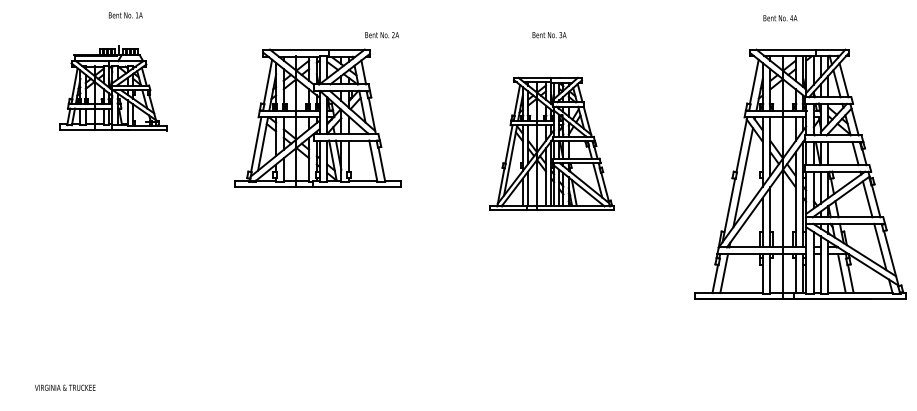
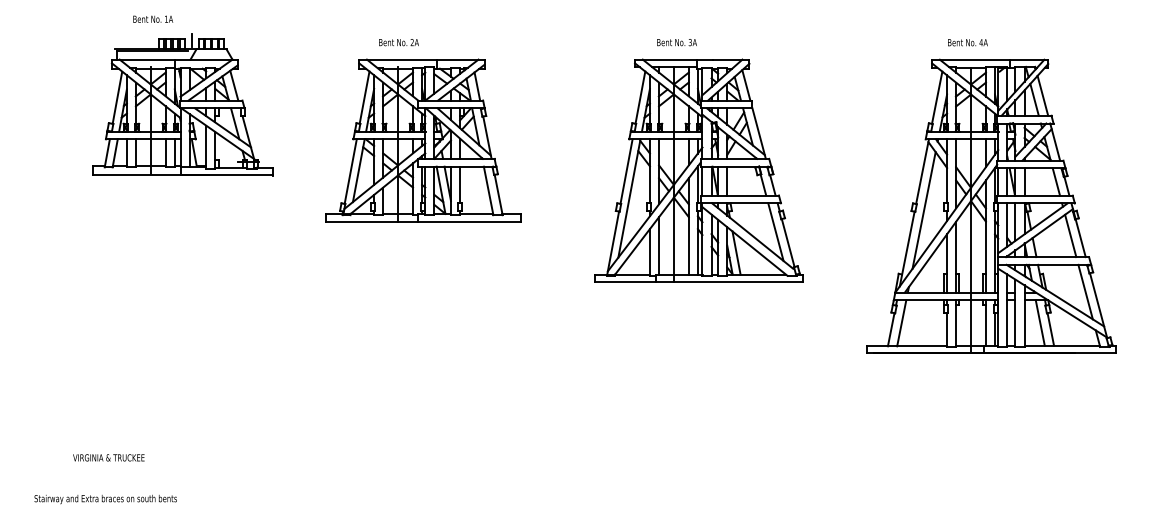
text: (126, 14) -> (153, 18), moved
text: (780, 18) -> (967, 42), moved
text: (381, 35) -> (398, 42), moved
text: (549, 35) -> (676, 42), moved
part: (113, 87) -> (182, 104), size x1.43
part: (551, 143) -> (698, 170), size x1.43
text: (64, 387) -> (108, 457), moved

